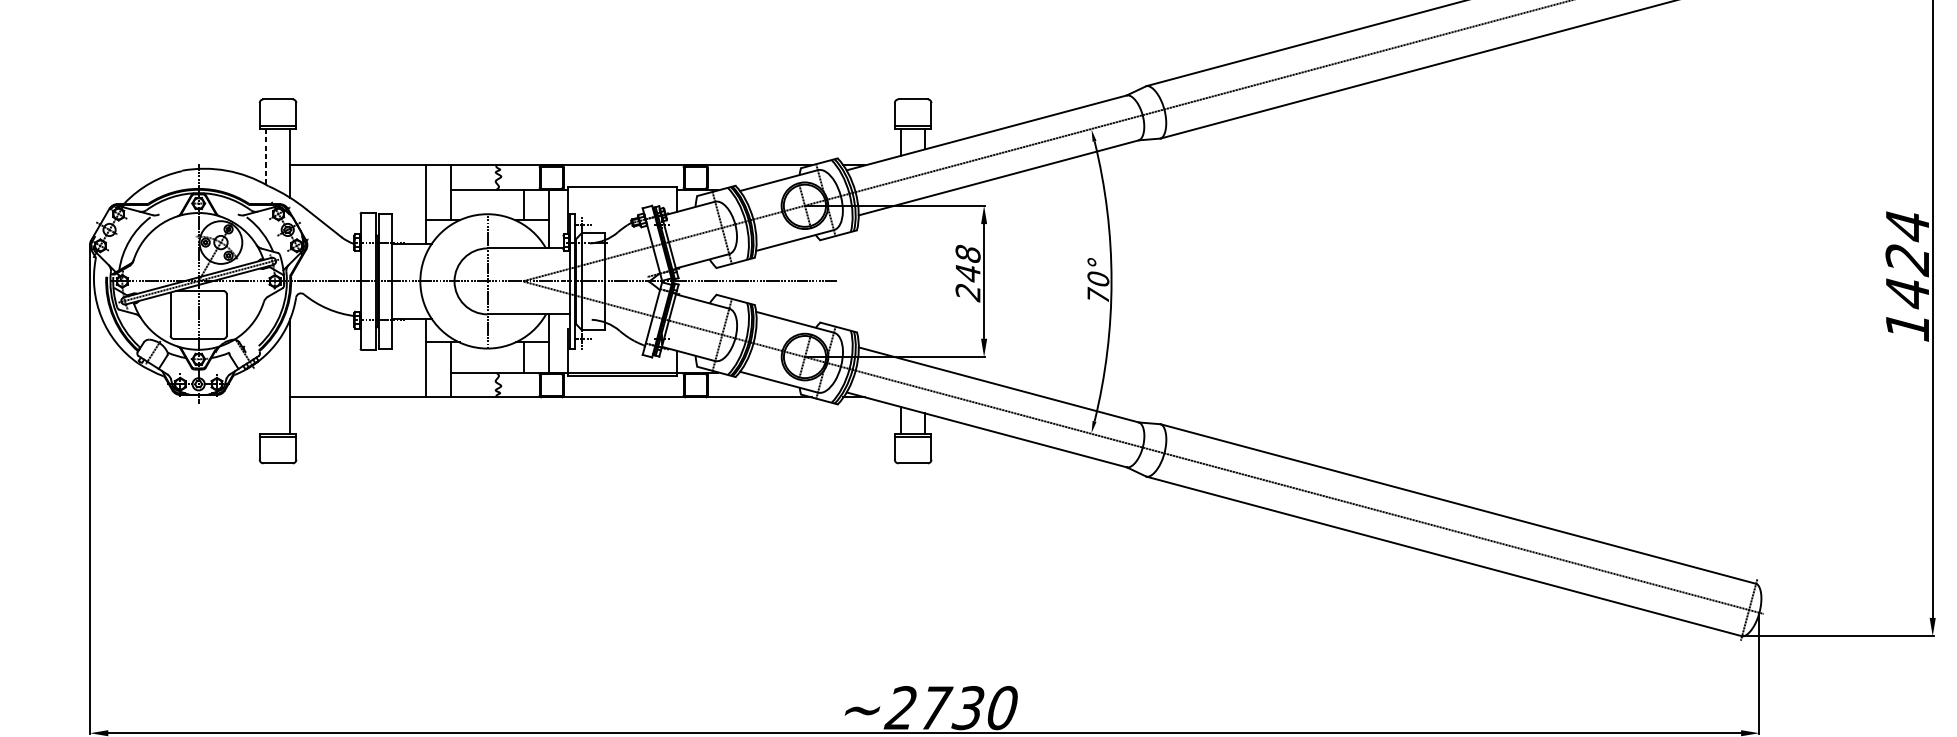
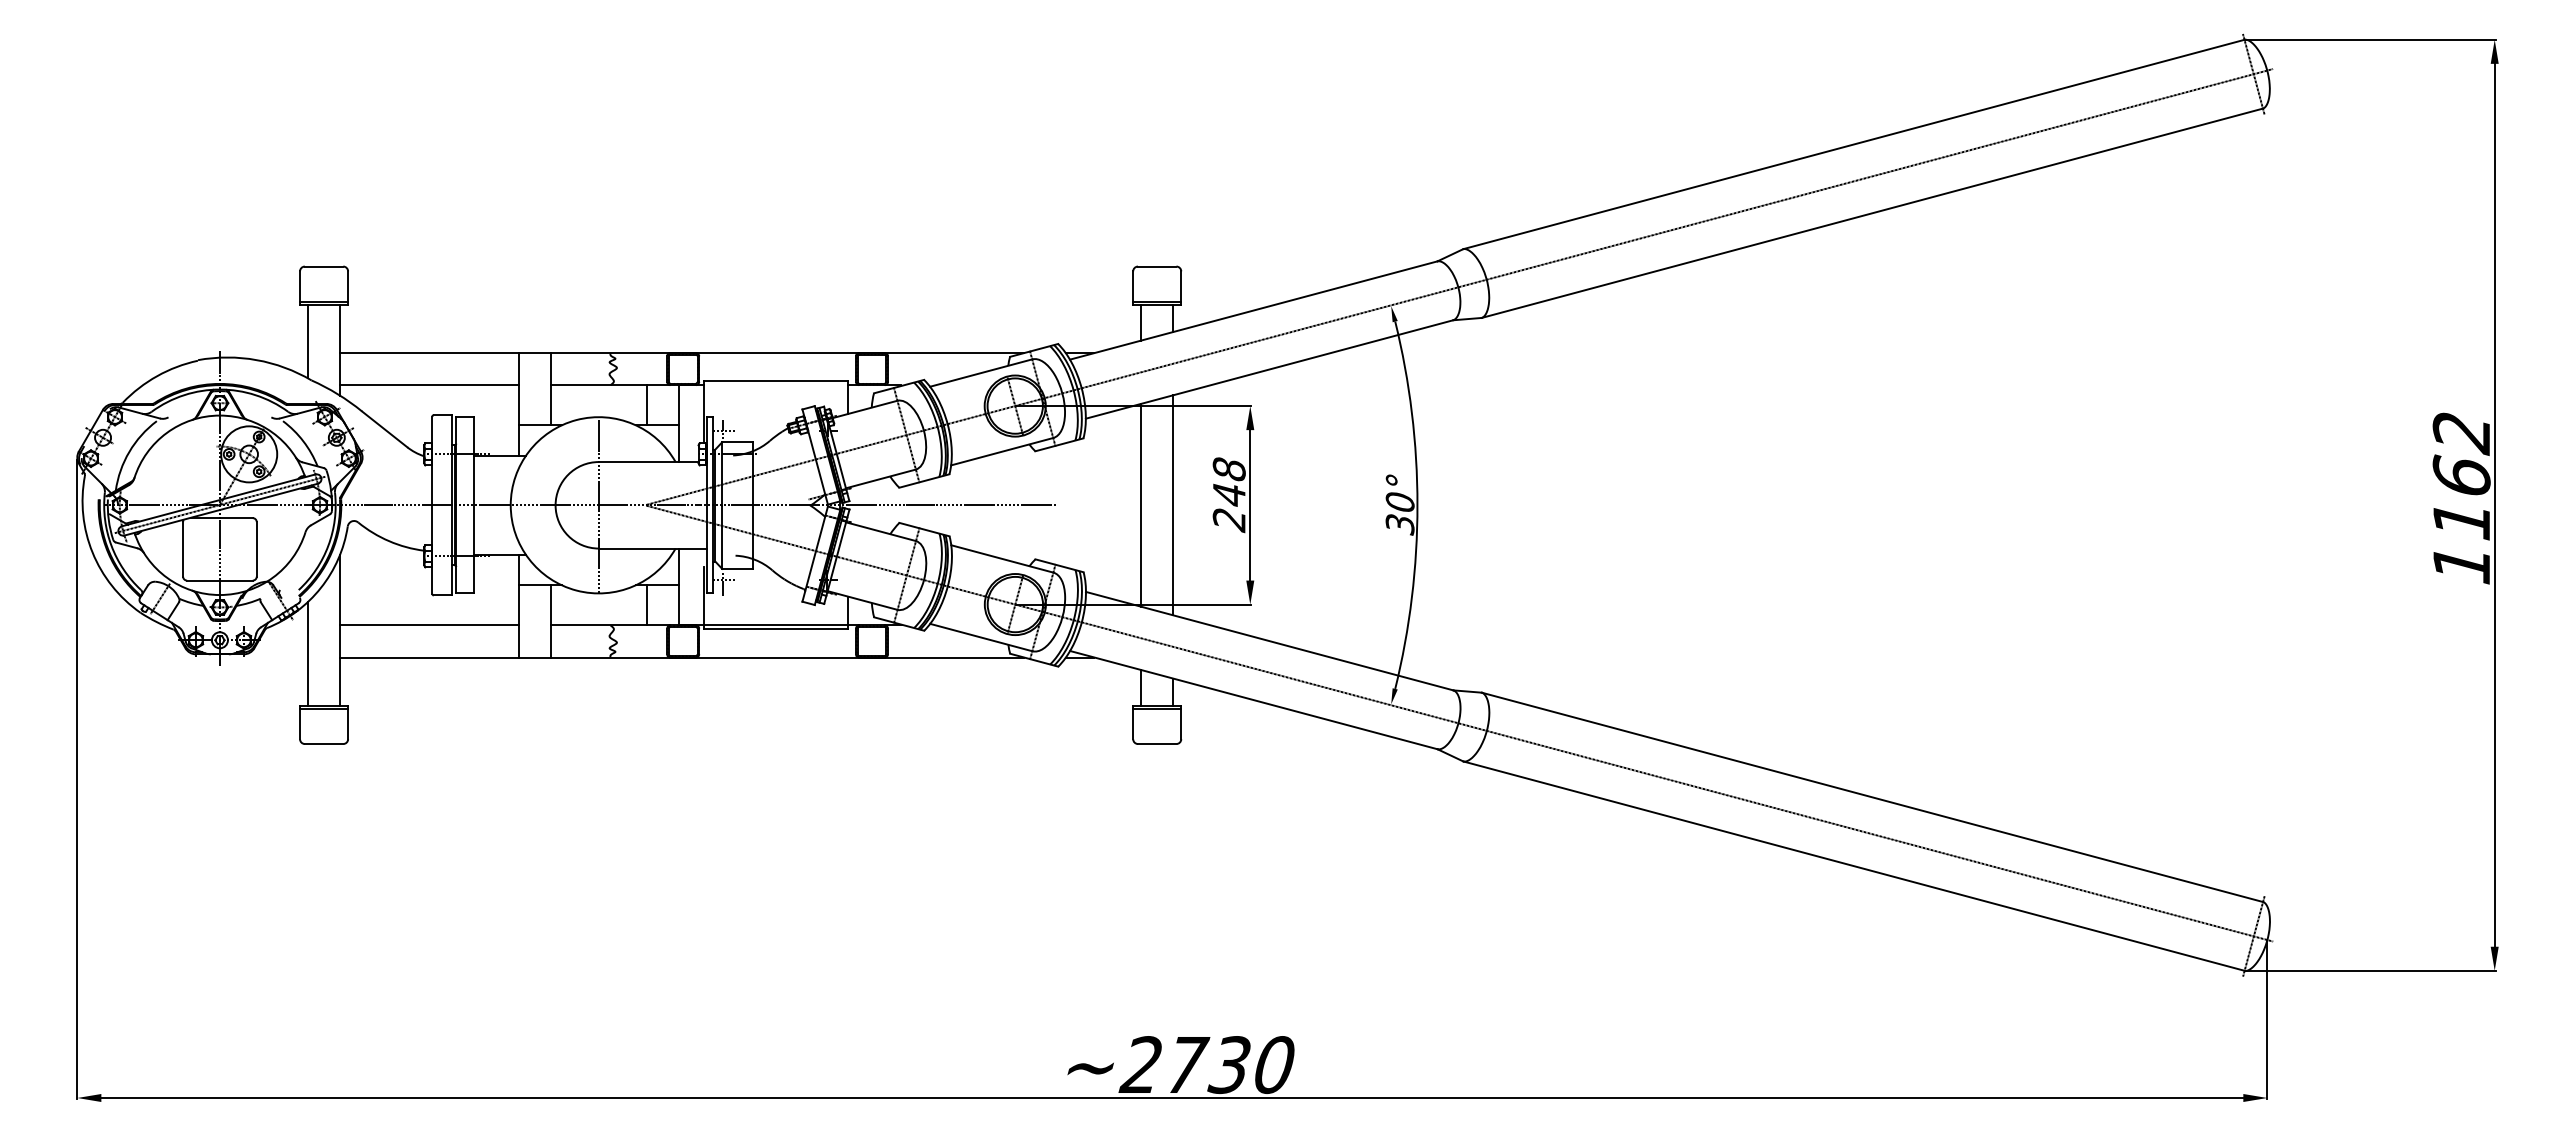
line: (266, 156) -> (308, 341), dashed -> solid
line: (358, 190) -> (429, 385), added
text: (1907, 260) -> (2461, 477), 1424 -> 1162
line: (901, 280) -> (1141, 504), added
line: (925, 281) -> (1173, 505), added
text: (1097, 295) -> (1399, 523), 70° -> 30°
line: (358, 373) -> (429, 625), added
line: (266, 394) -> (308, 653), added

